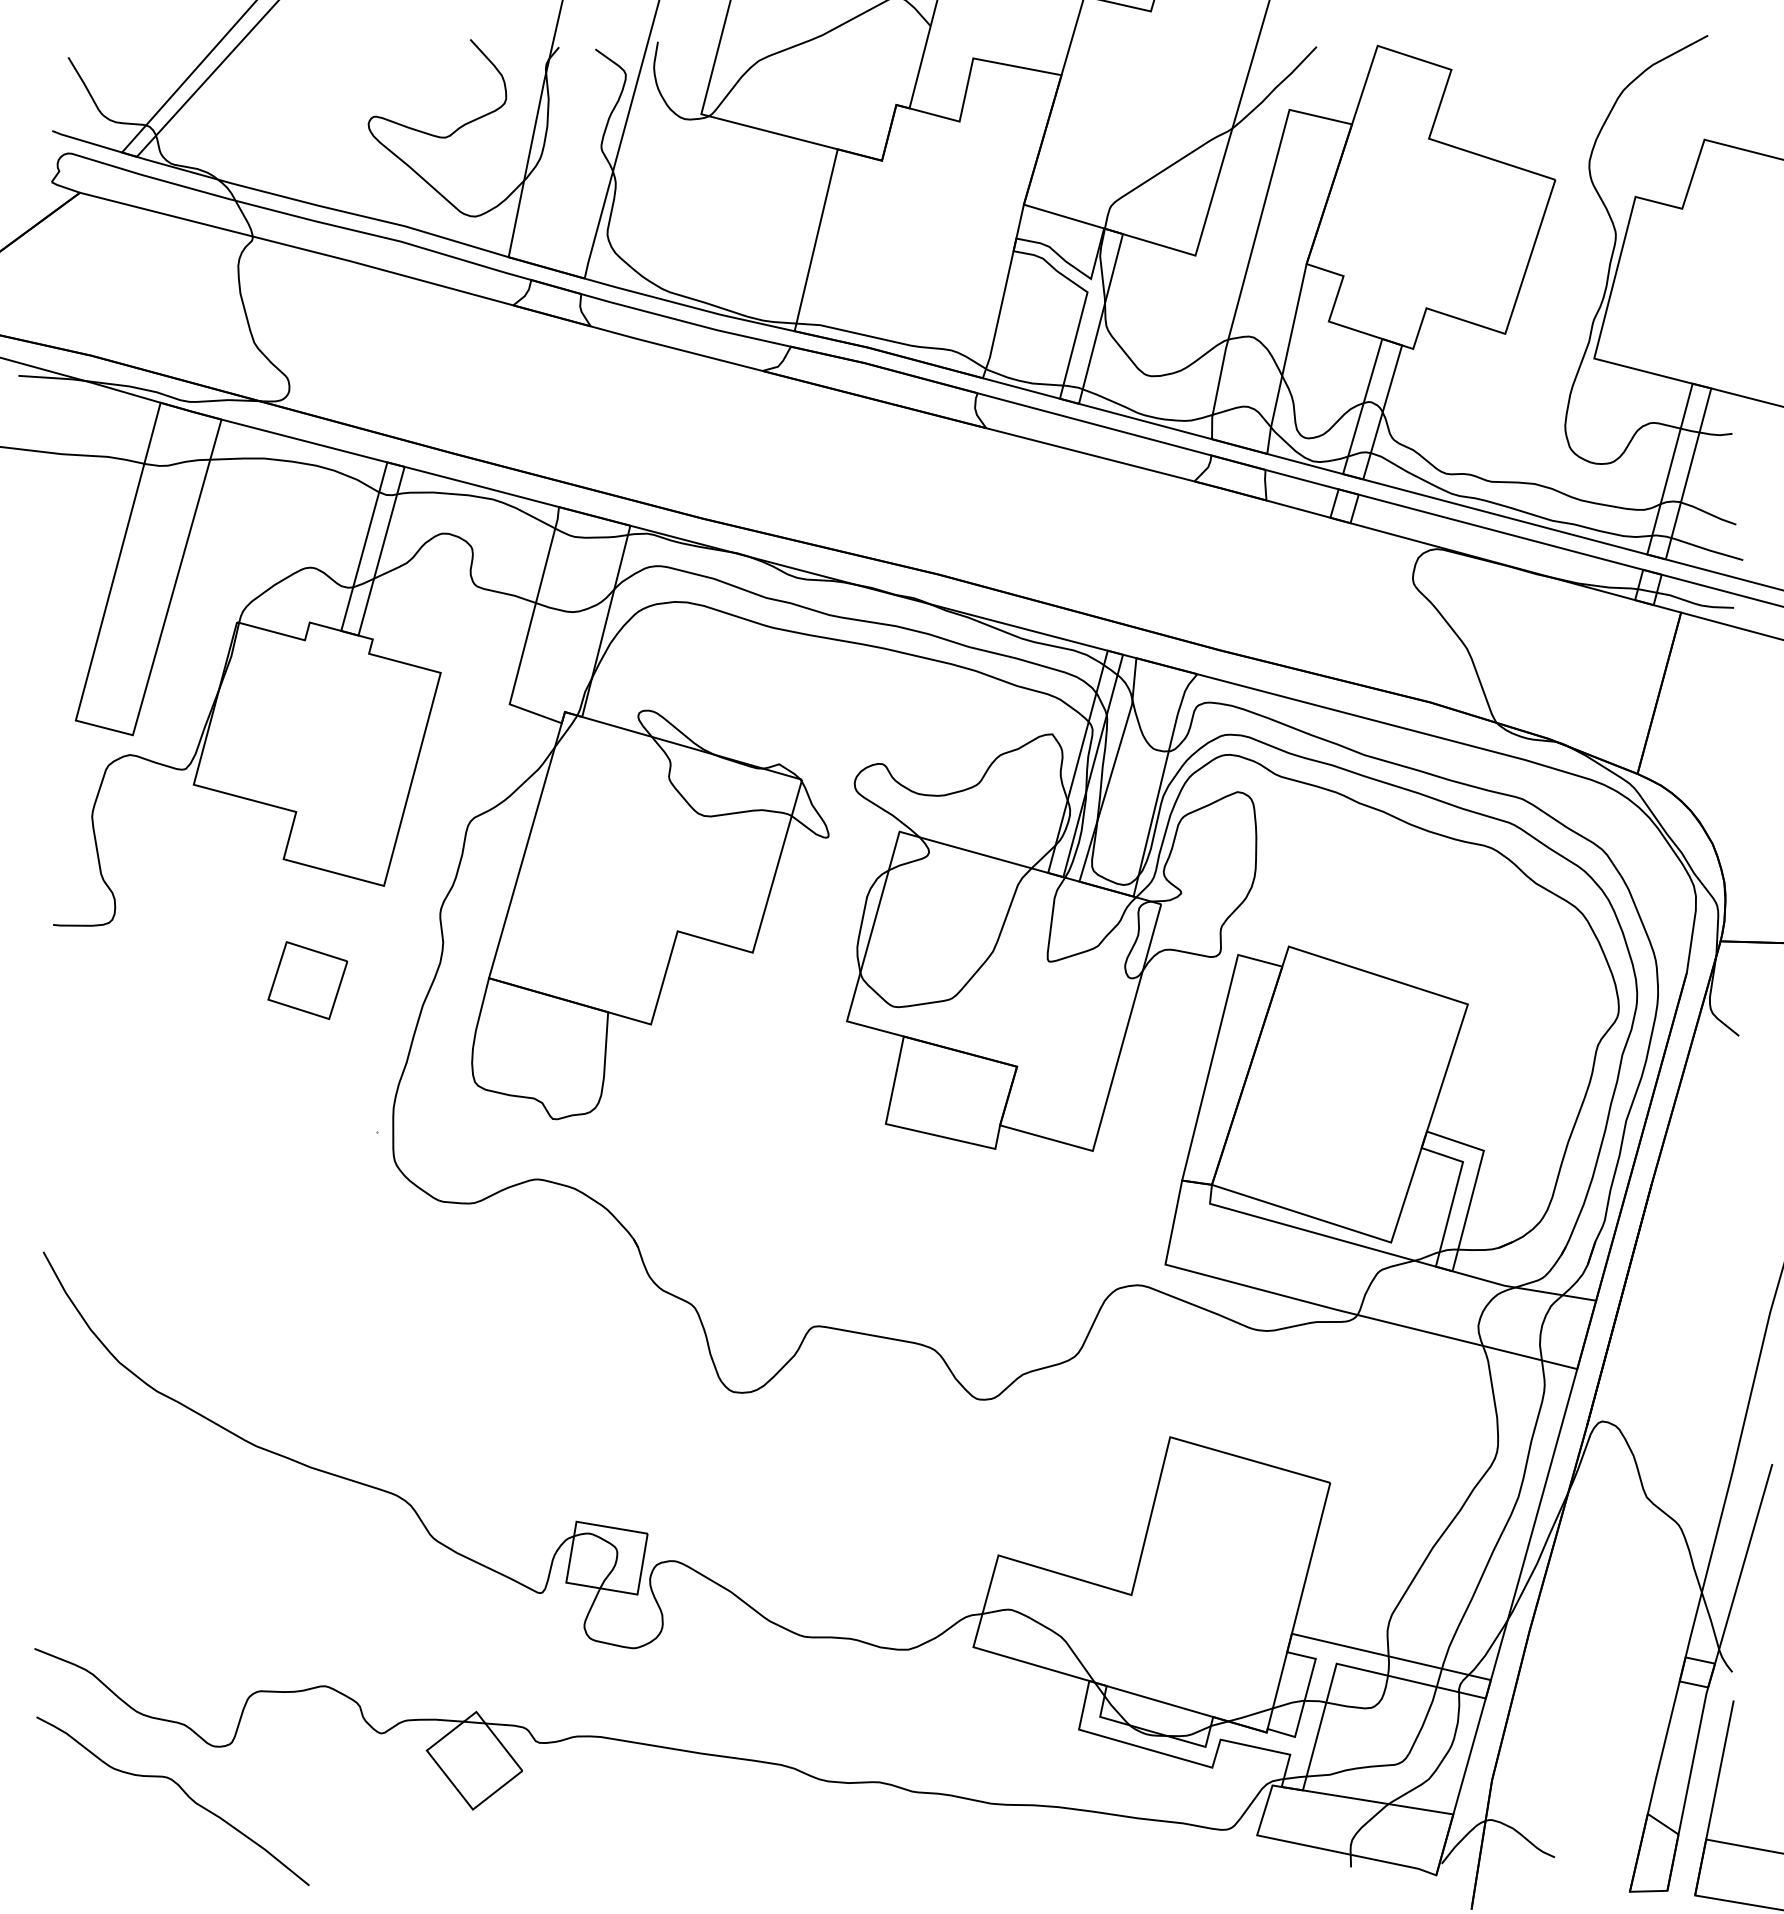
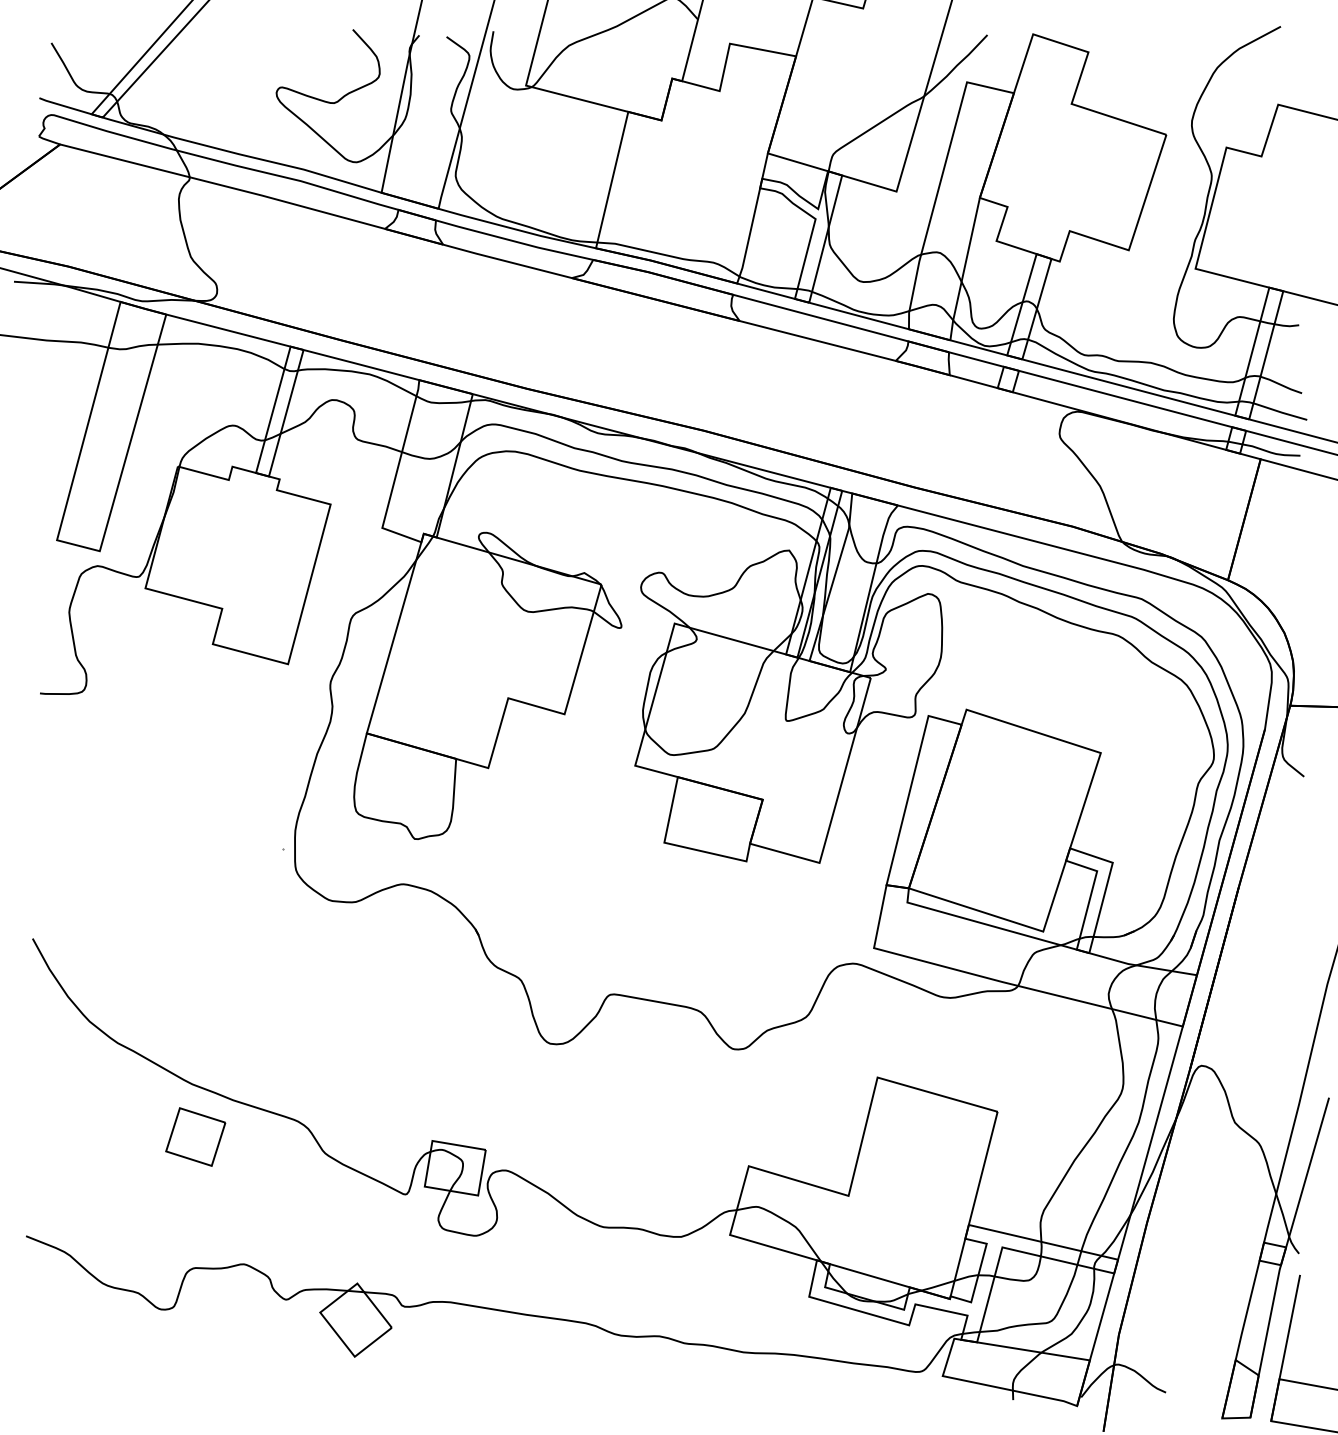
part: (307, 980) -> (195, 1137), moved
curve: (182, 1791) -> (137, 1343), removed

